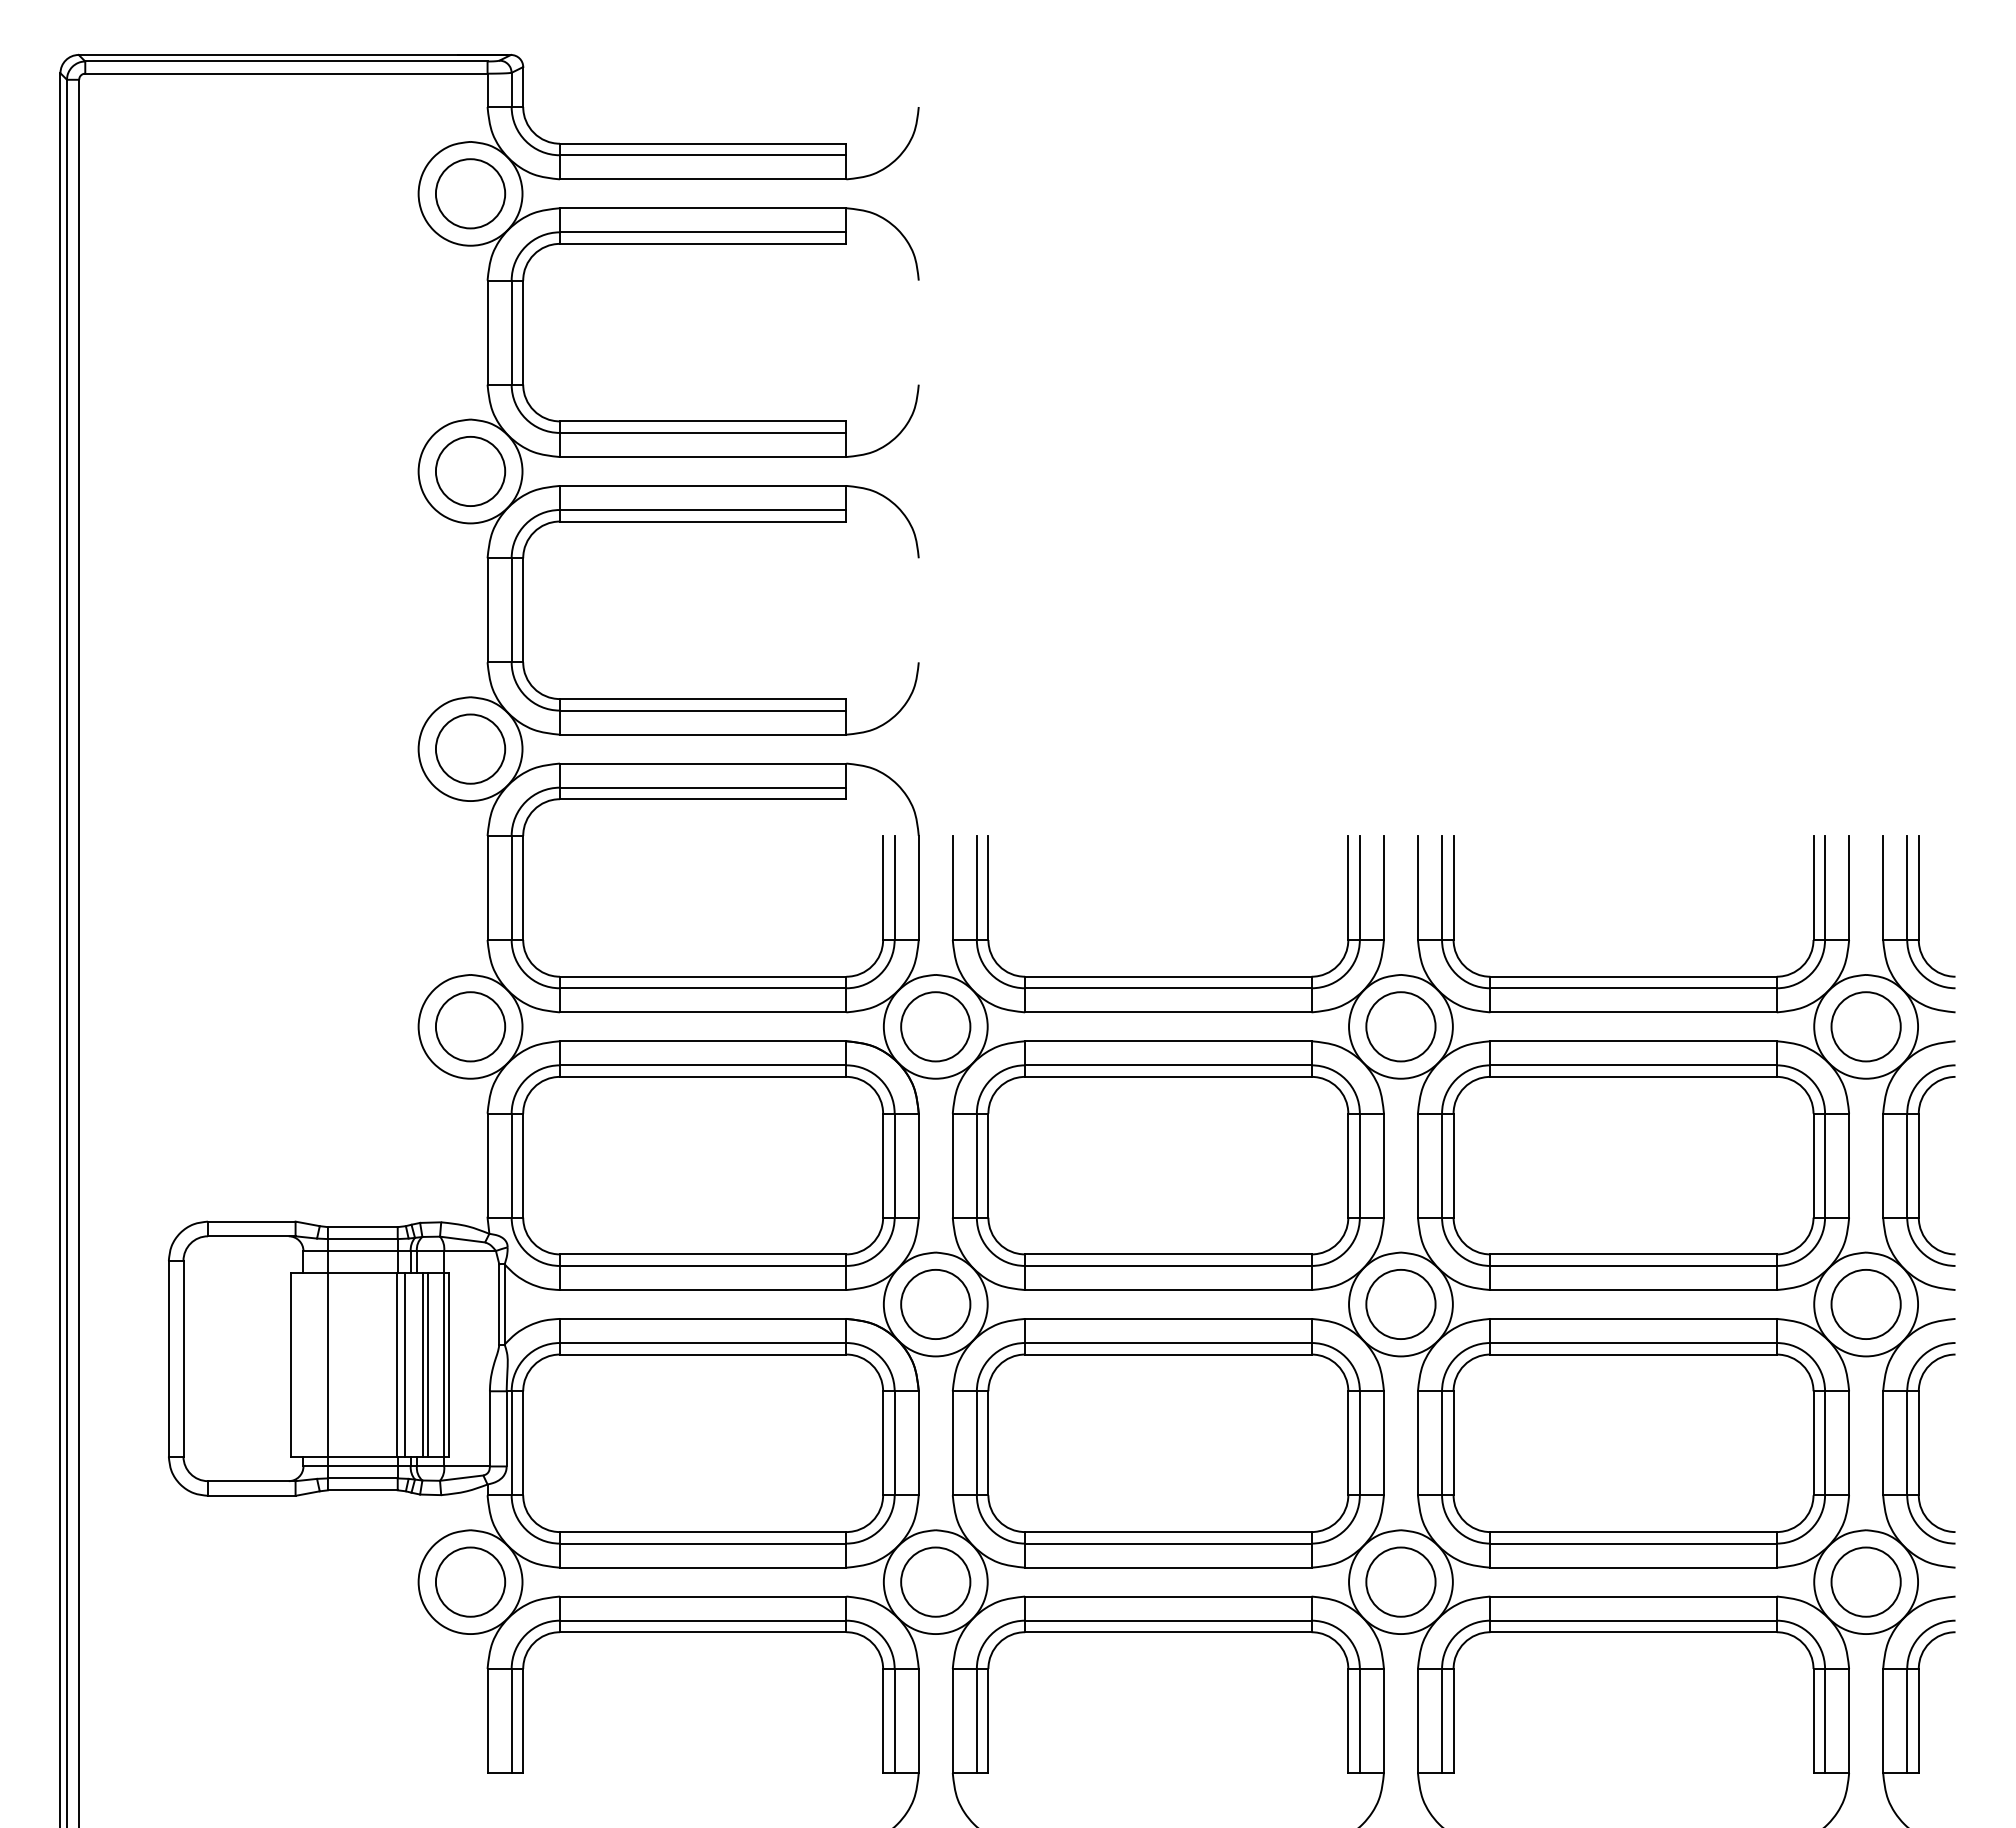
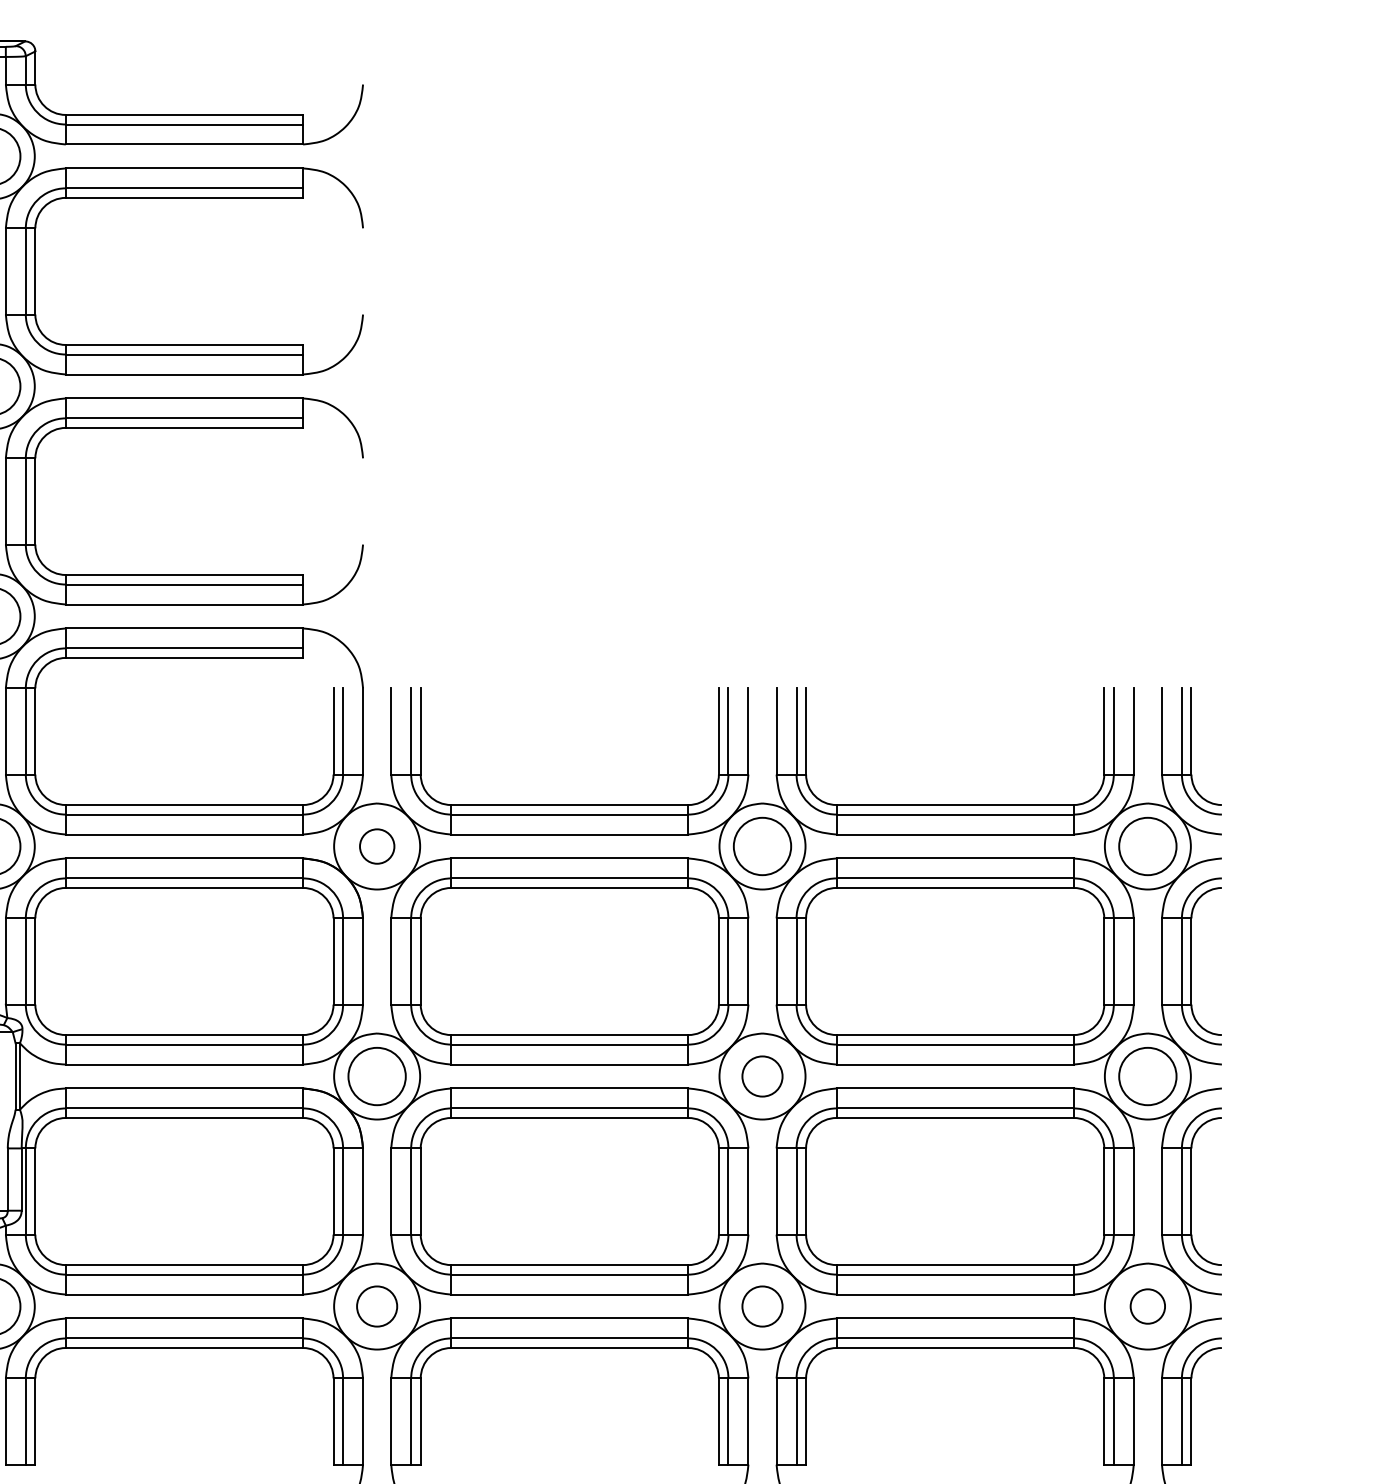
circle: (935, 1026) -> (376, 846), size x0.6
circle: (1400, 1304) -> (762, 1076), size x0.7
circle: (935, 1581) -> (376, 1305), size x0.7
circle: (1400, 1581) -> (762, 1305), size x0.7
circle: (1865, 1581) -> (1147, 1305), size x0.6

